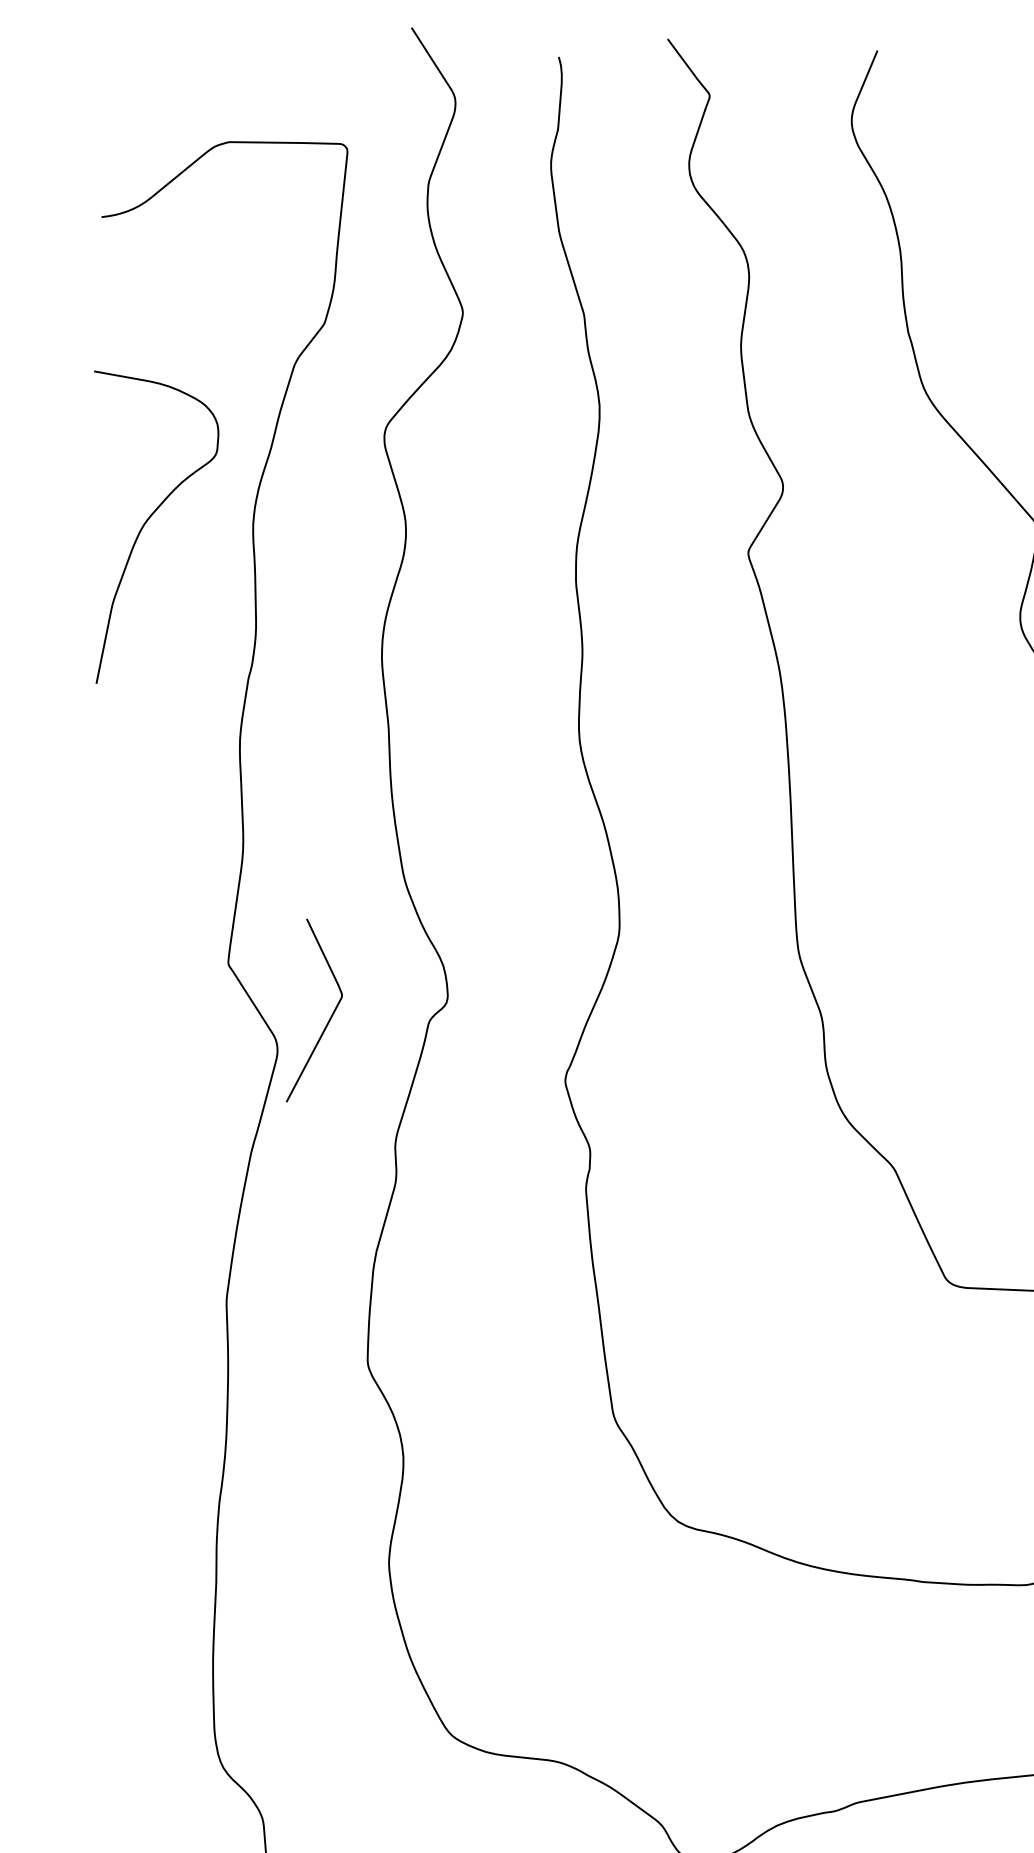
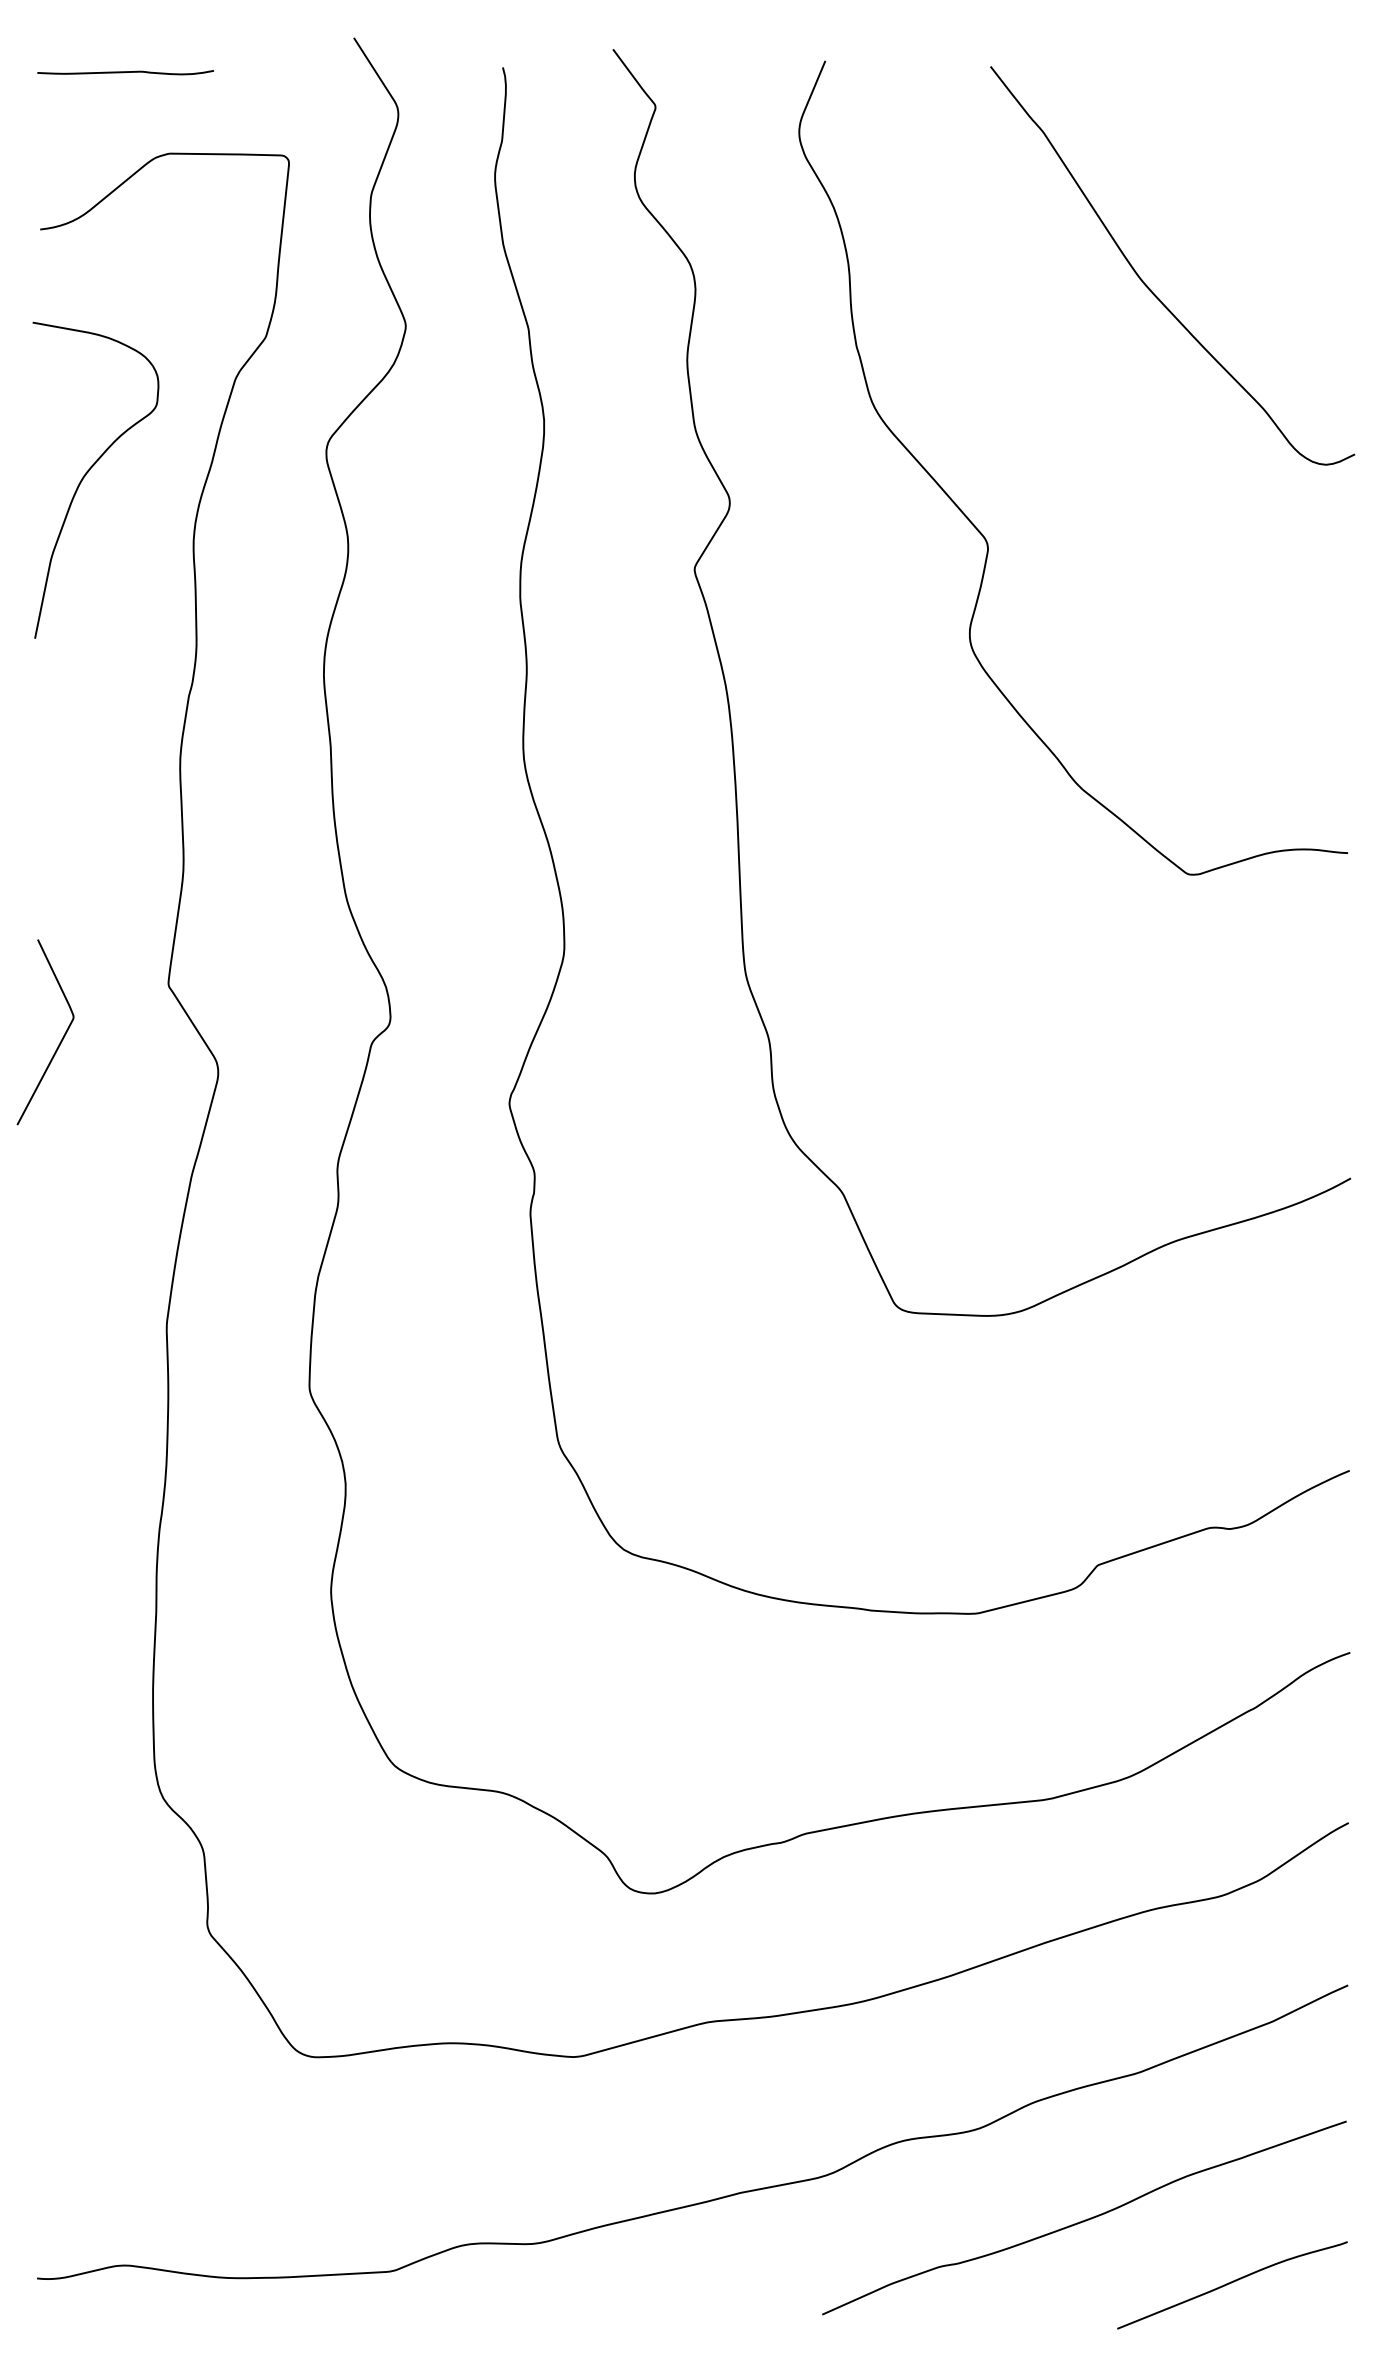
curve: (185, 61) -> (125, 72), added
curve: (147, 522) -> (86, 475), moved
curve: (329, 1018) -> (60, 1040), moved

